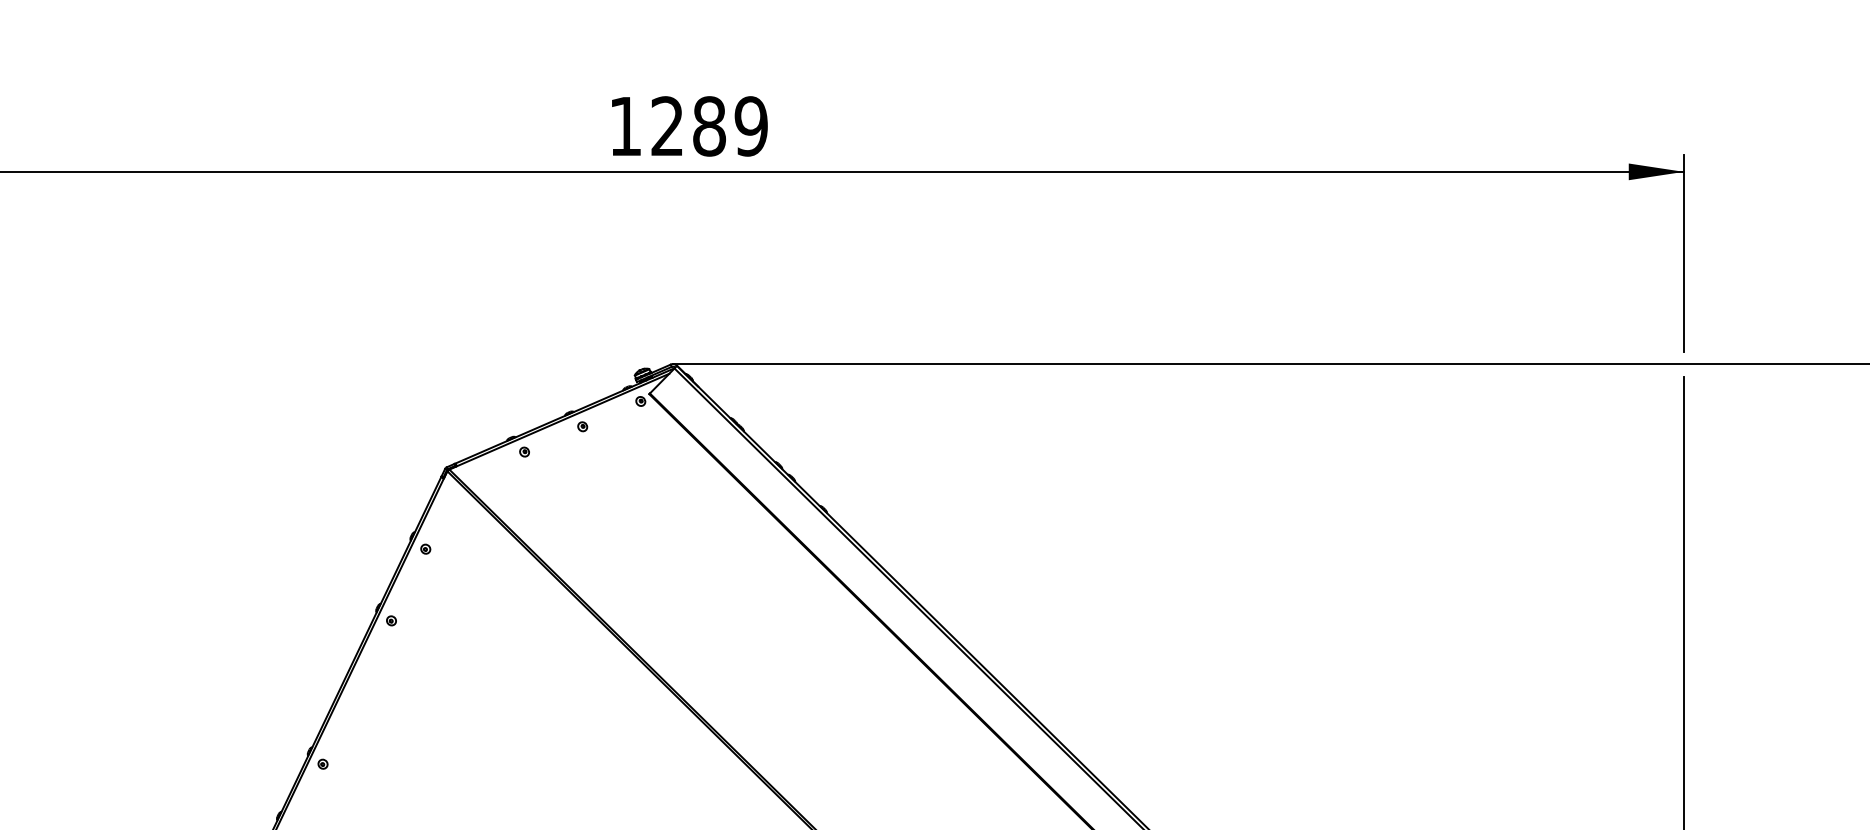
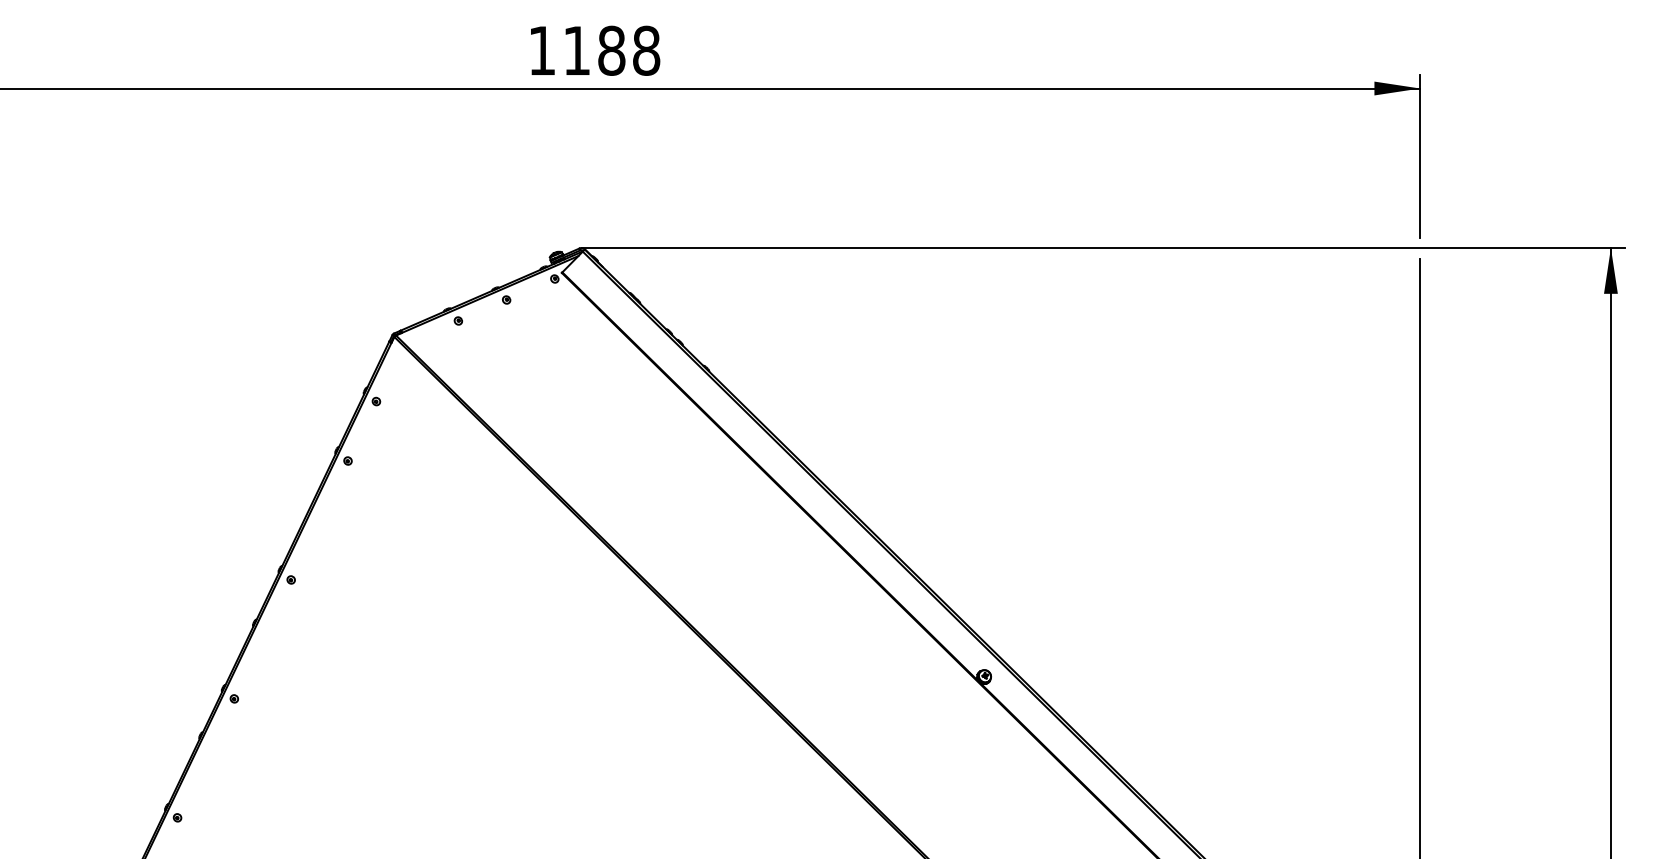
text: (709, 126) -> (611, 50), 1289 -> 1188

